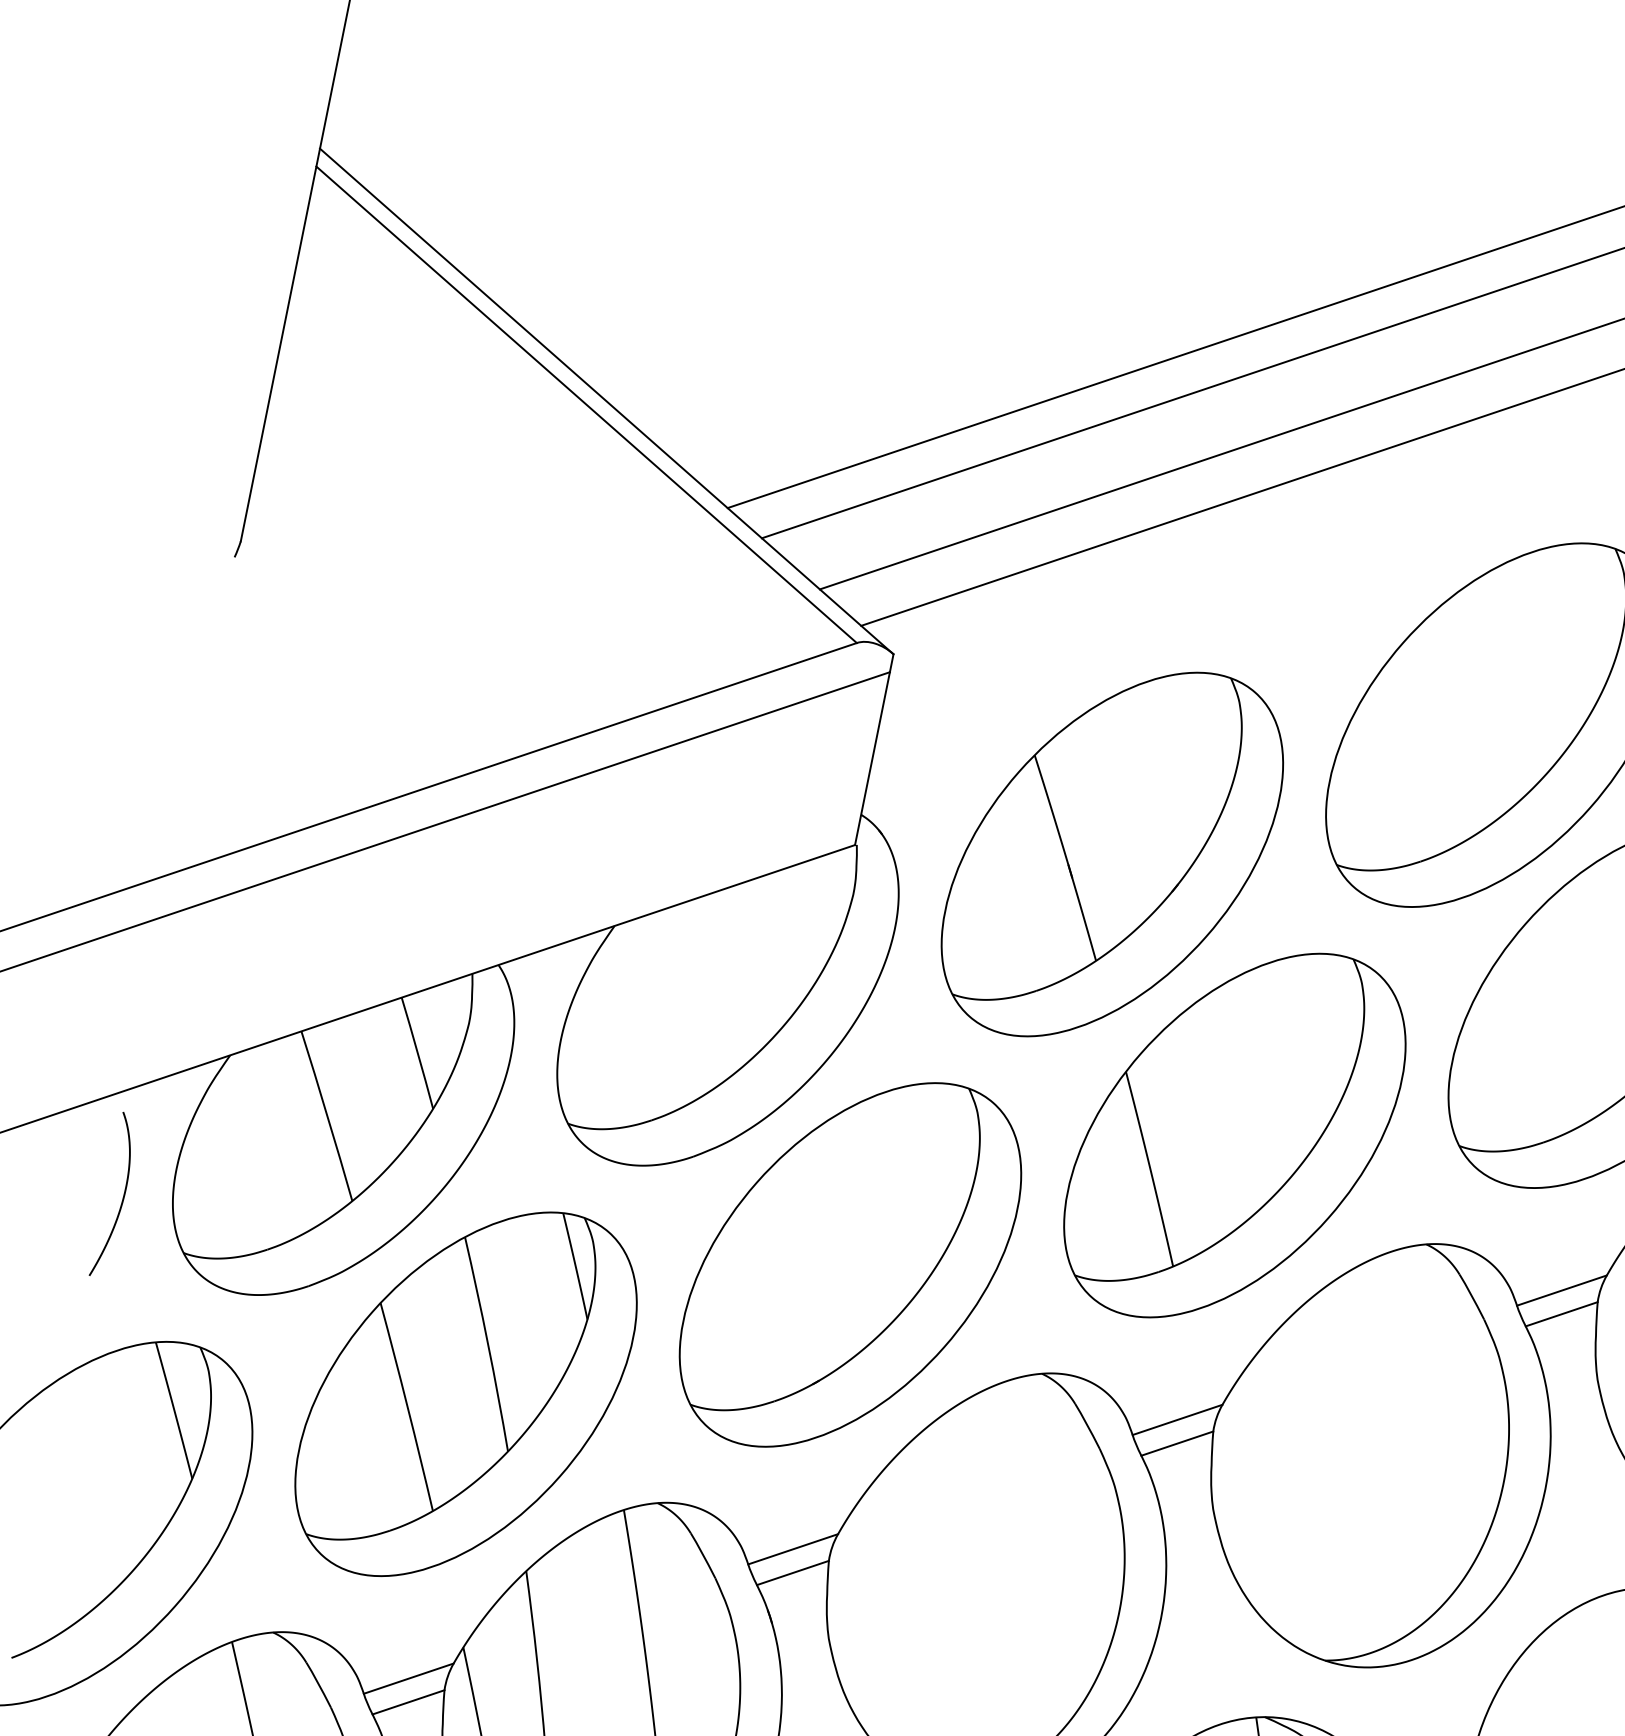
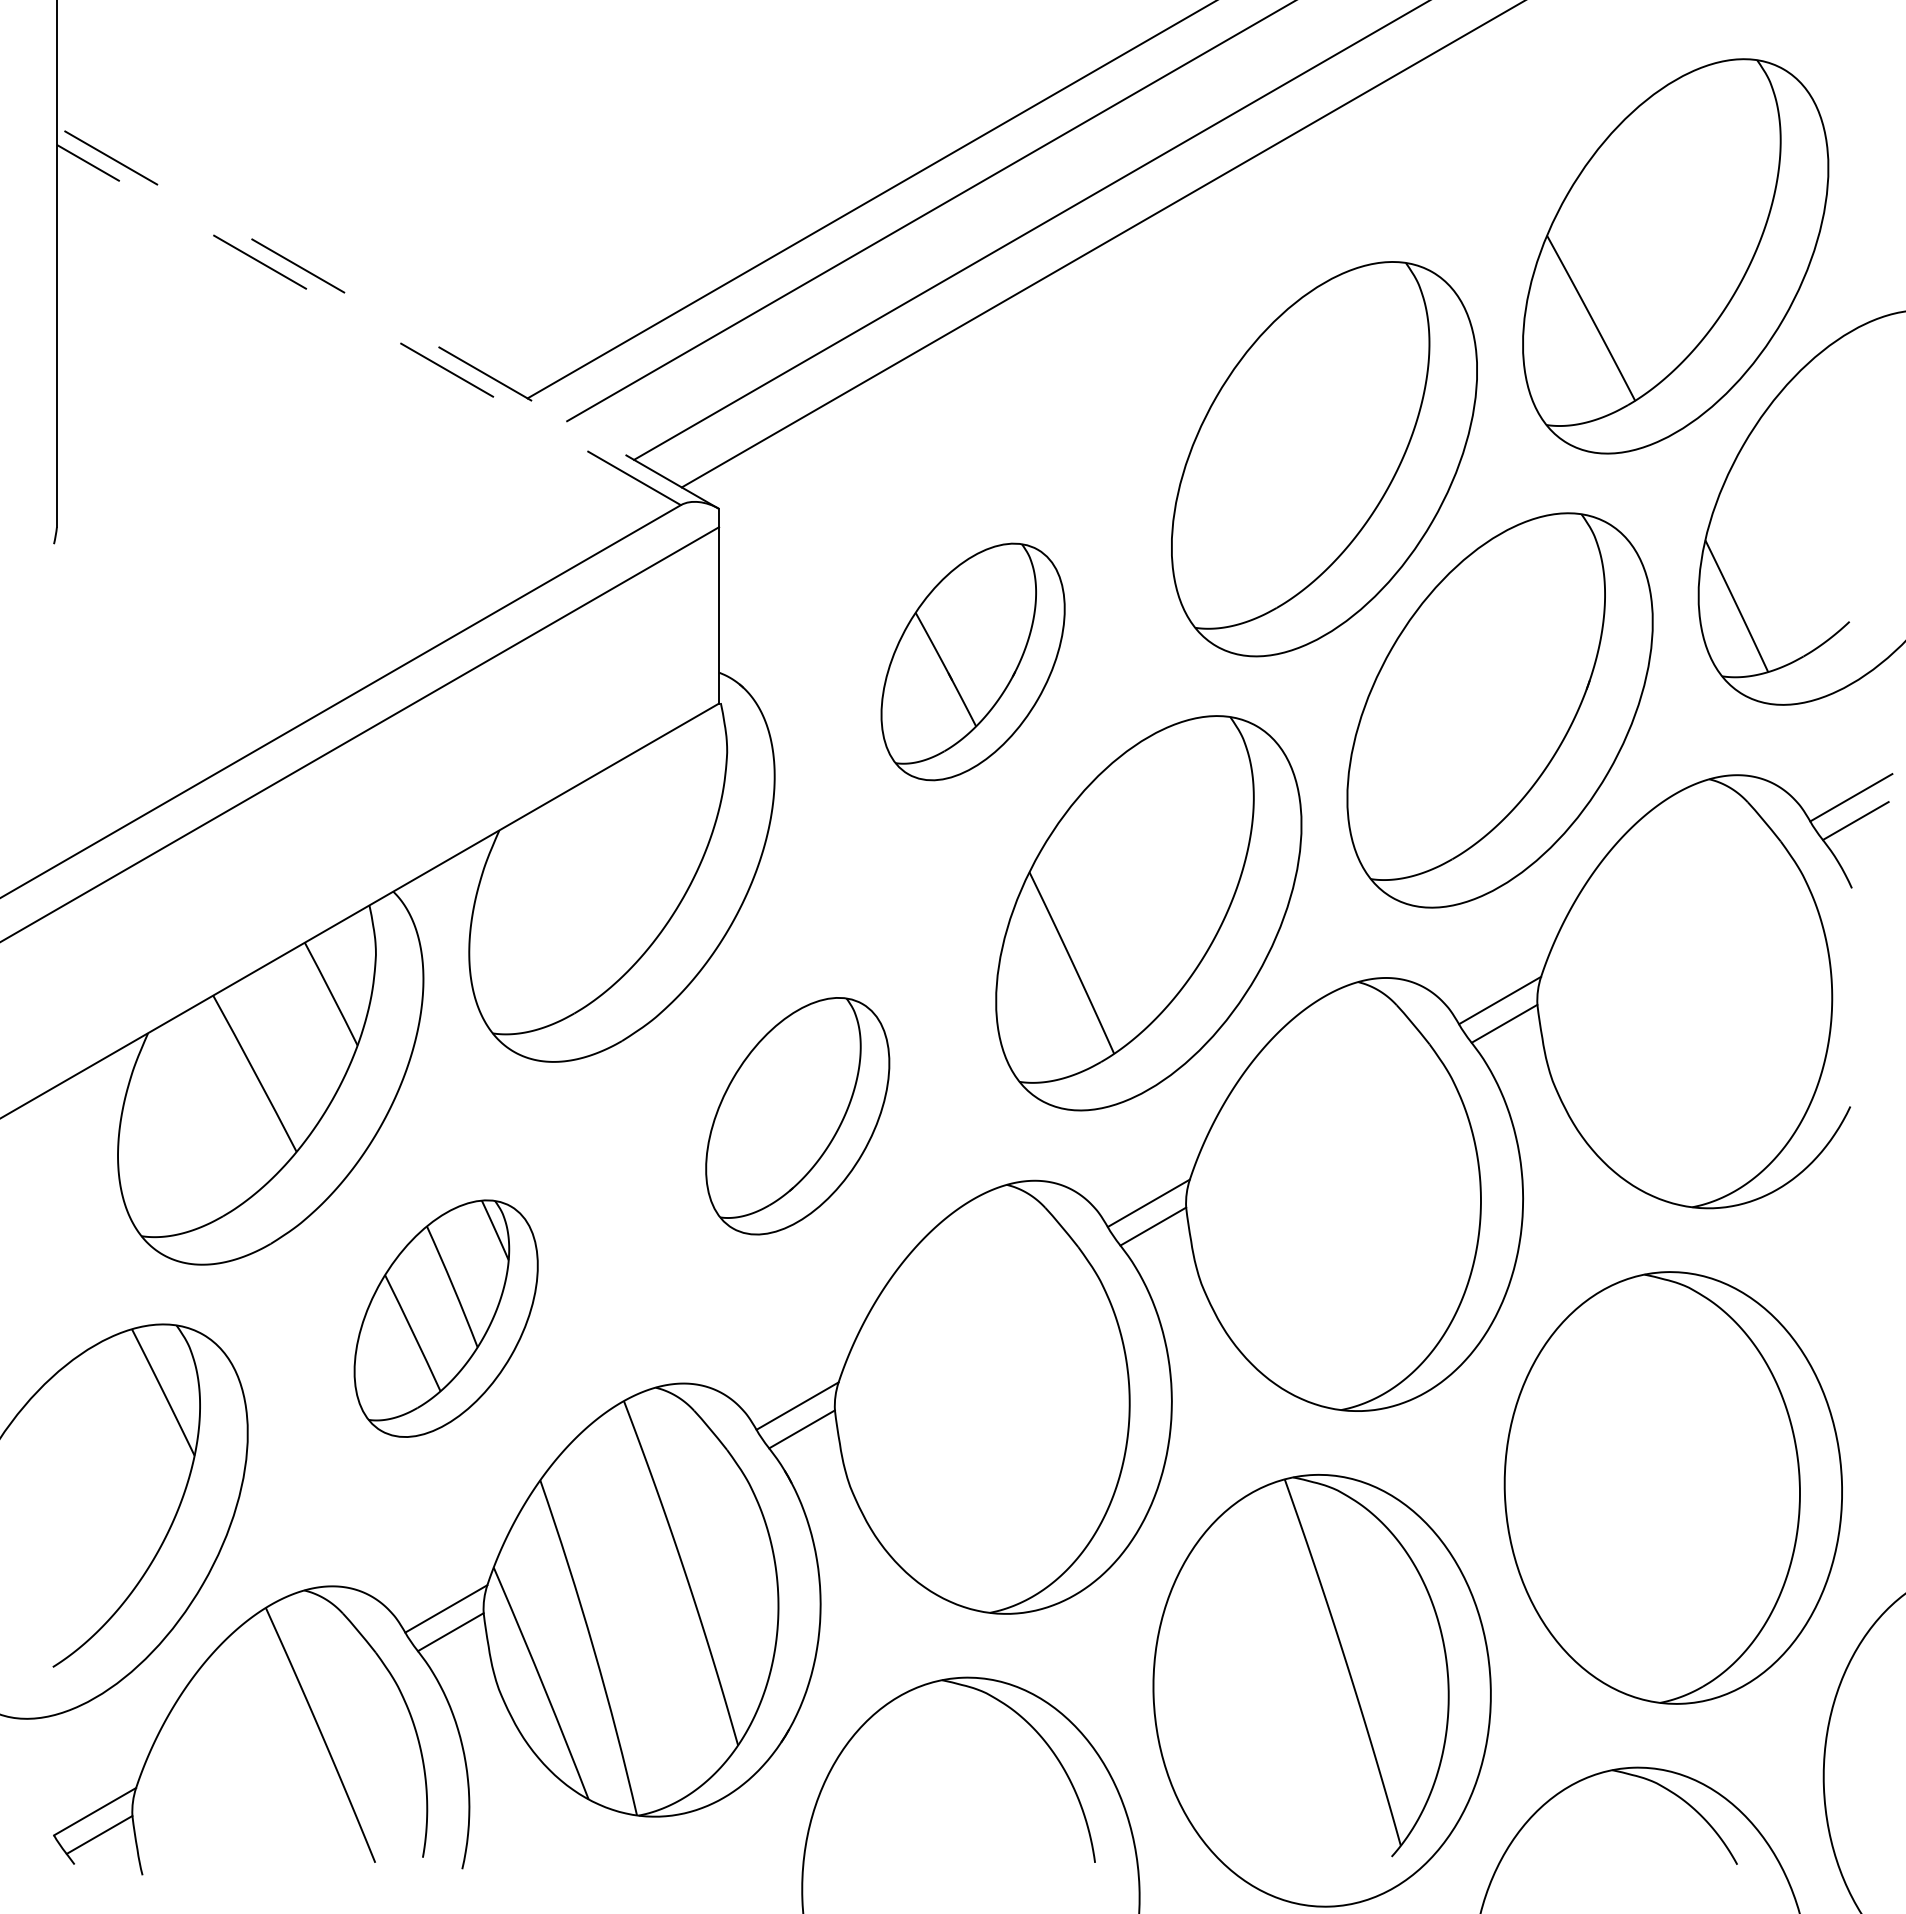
line: (606, 401) -> (387, 317), solid -> dashed
line: (586, 404) -> (368, 324), solid -> dashed
part: (1111, 853) -> (972, 661), size x0.6
curve: (122, 1199) -> (70, 1195), removed
part: (850, 1265) -> (797, 1116), size x0.6
part: (465, 1393) -> (445, 1318), size x0.6

